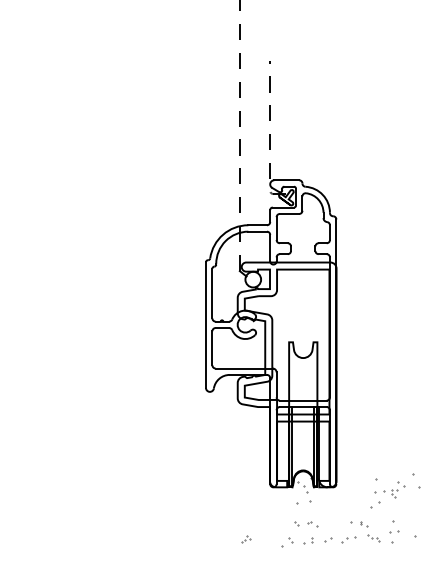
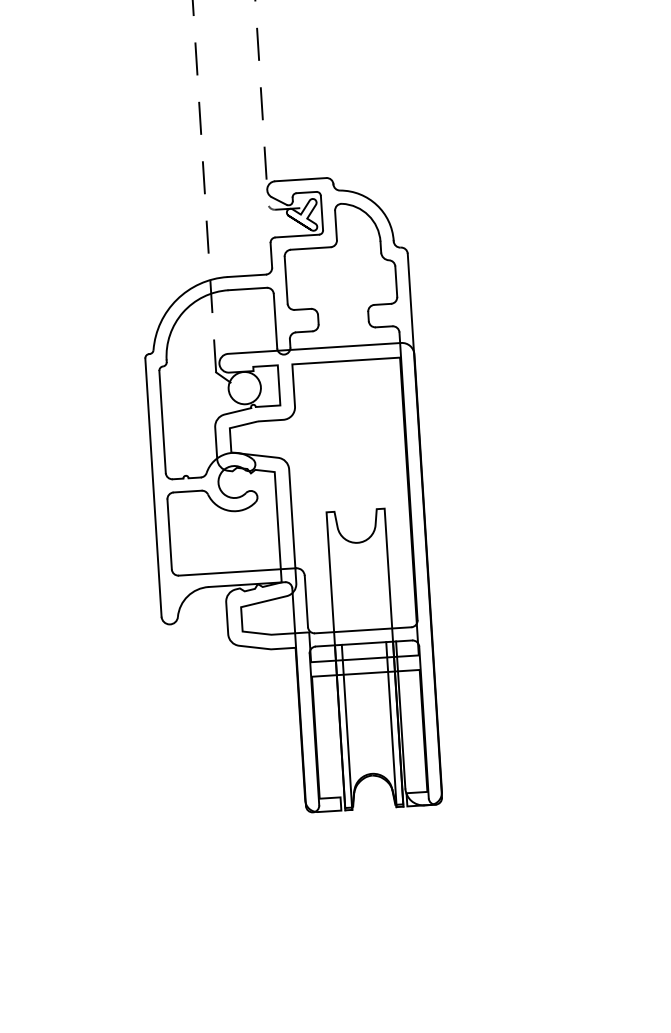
hatch: (329, 510) -> (431, 852), removed

